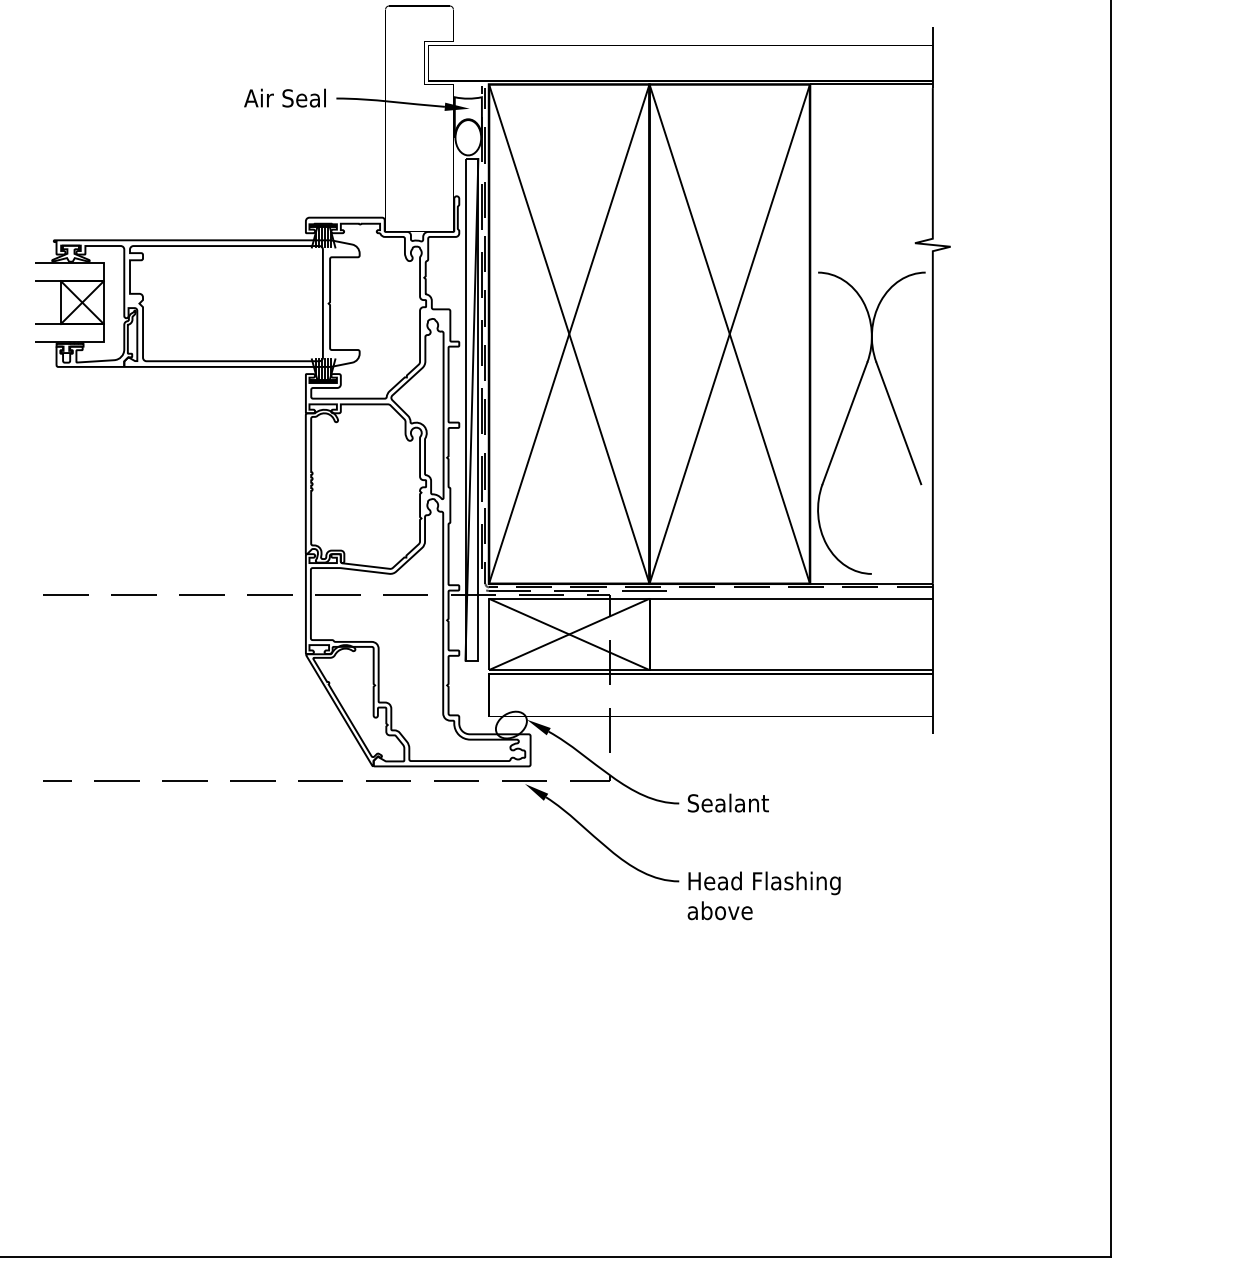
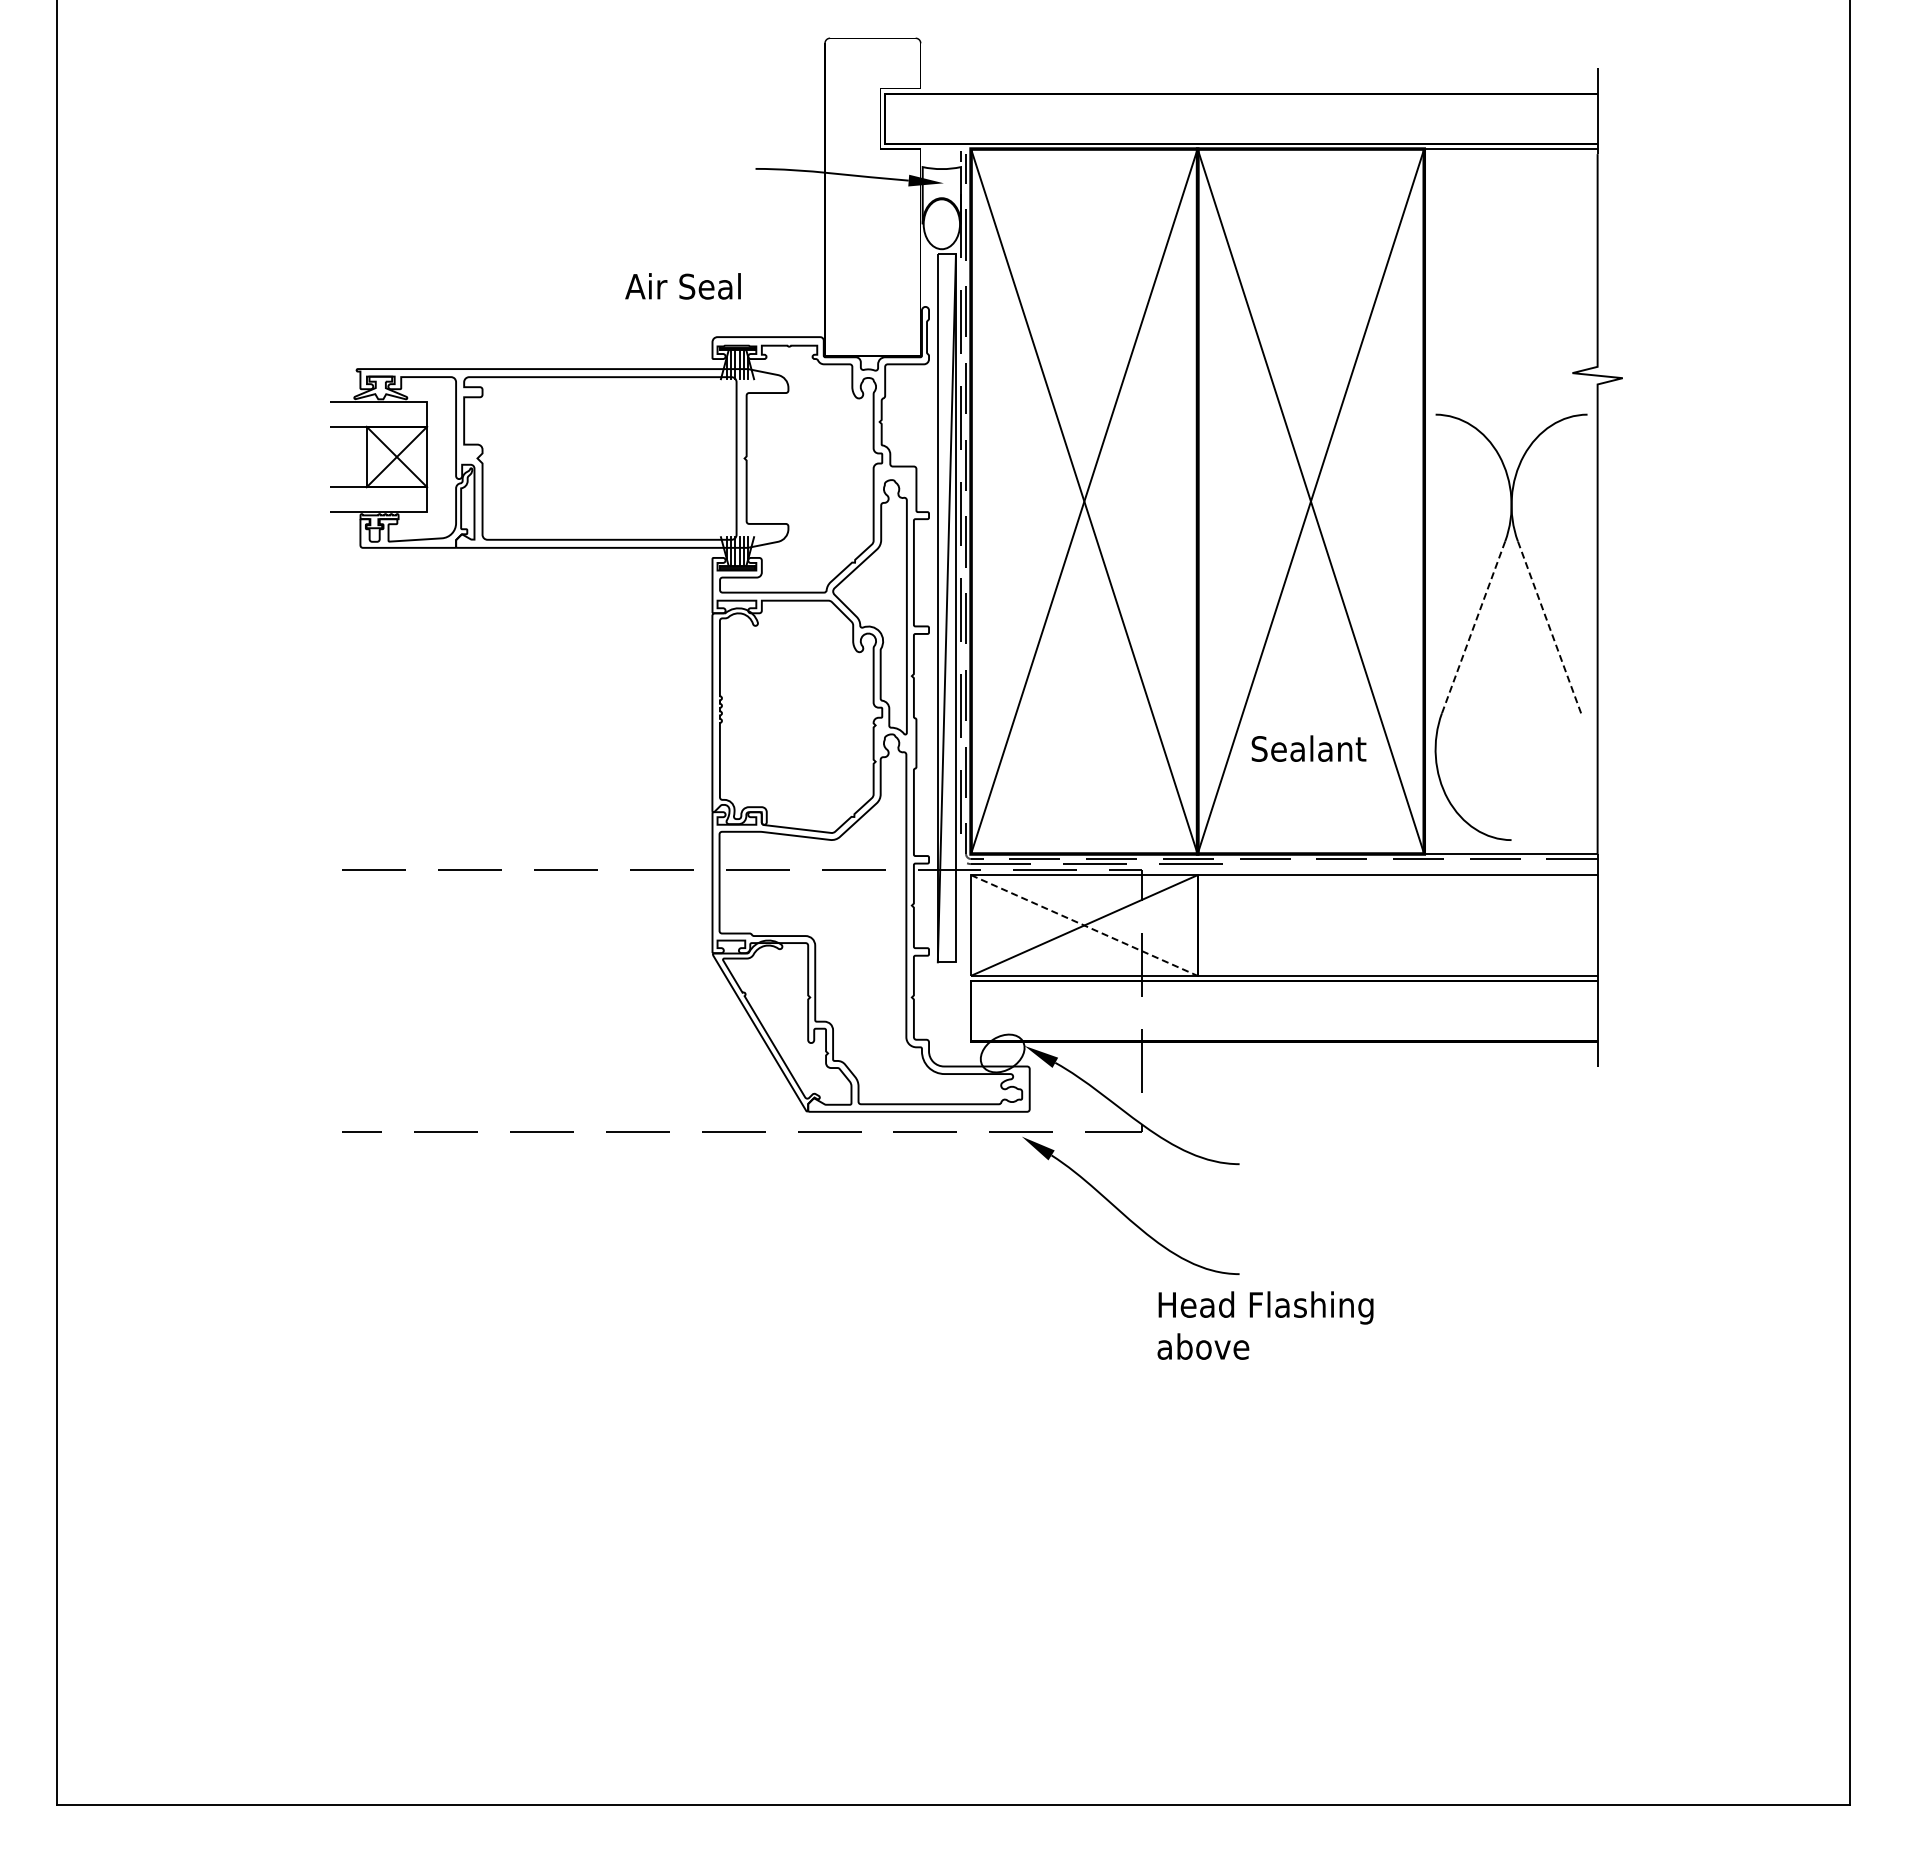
text: (284, 98) -> (682, 286), moved
line: (844, 423) -> (1473, 627), solid -> dashed
line: (898, 423) -> (1549, 627), solid -> dashed
line: (569, 634) -> (1084, 925), solid -> dashed
text: (728, 803) -> (1308, 748), moved
text: (764, 895) -> (1265, 1325), moved

